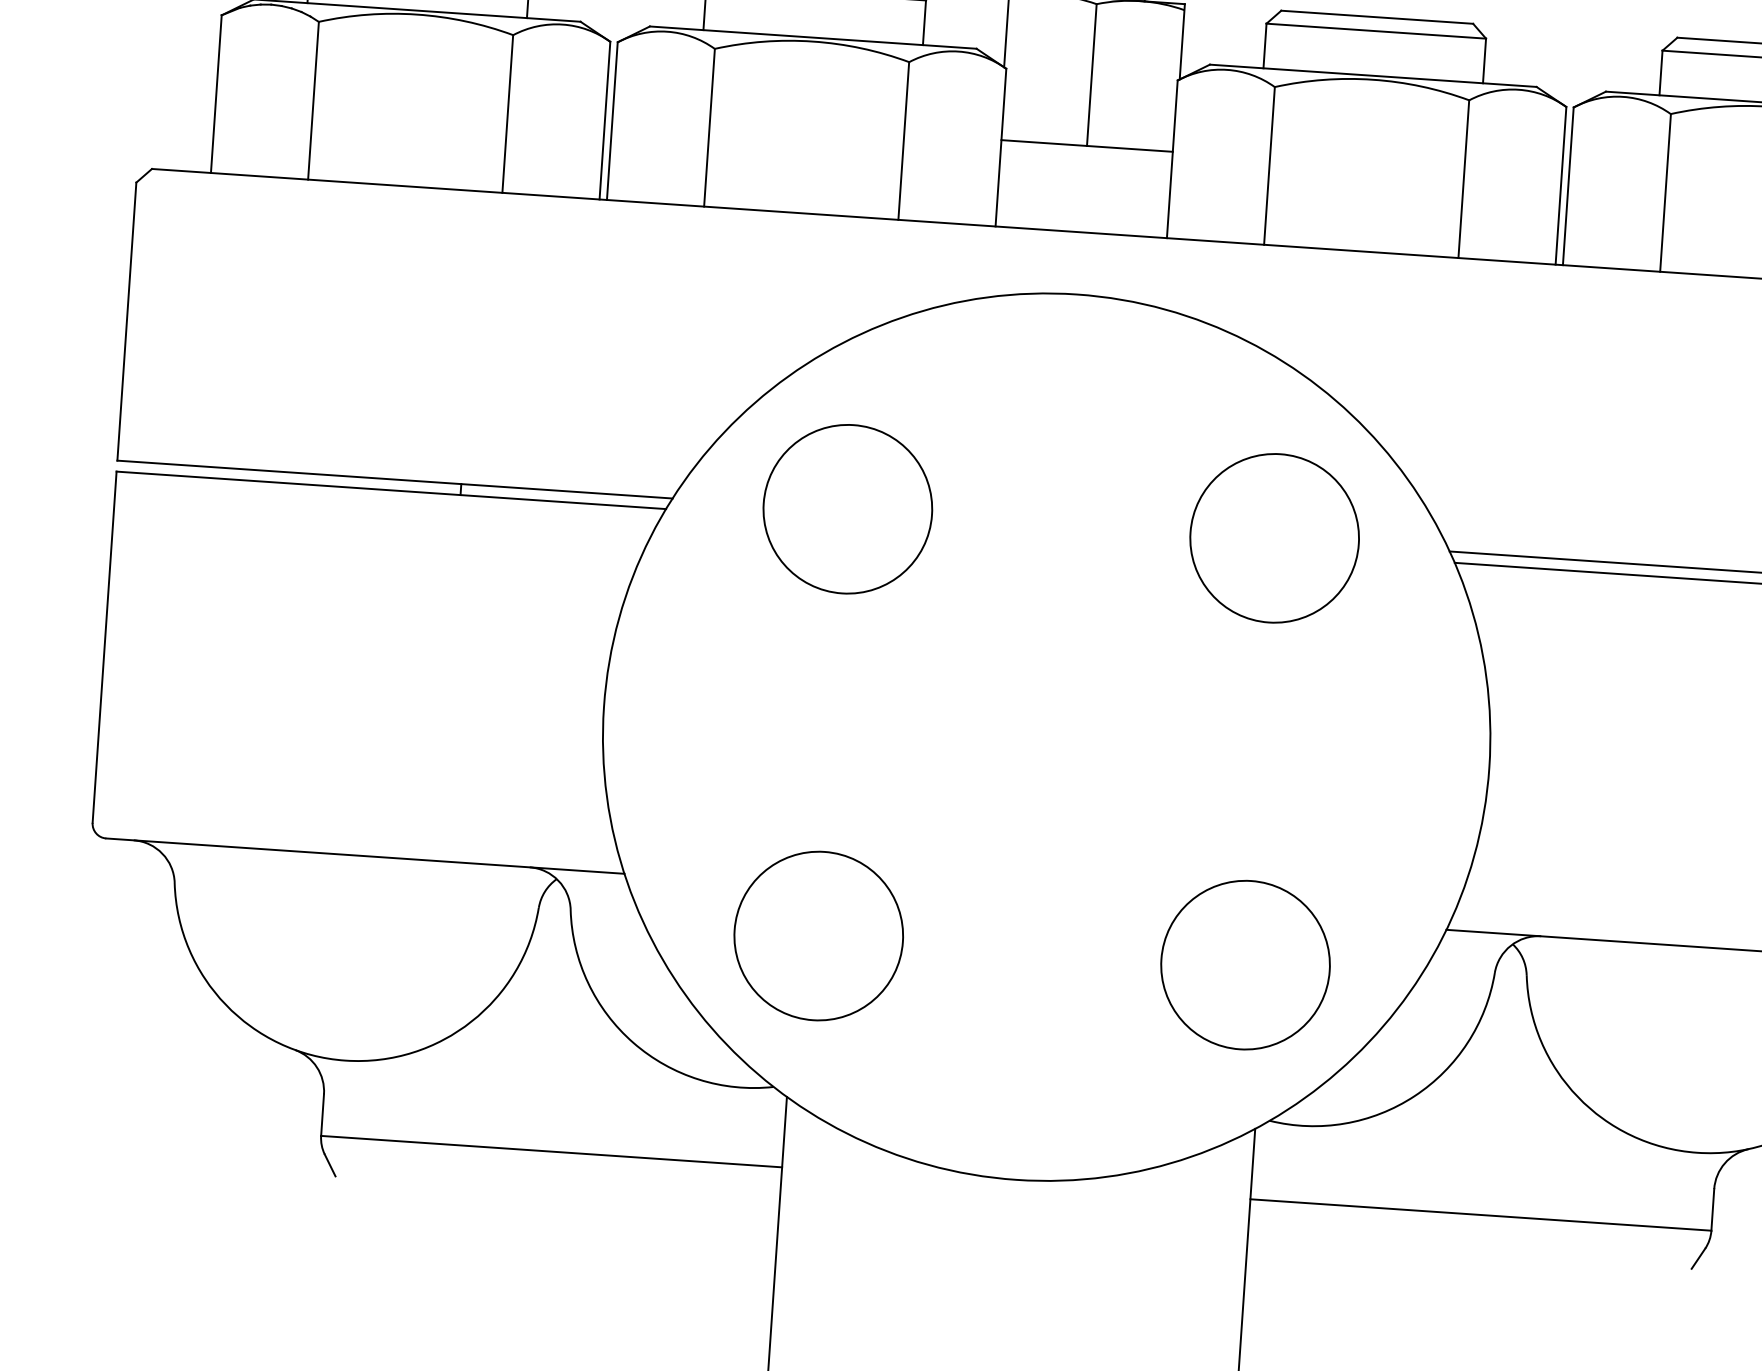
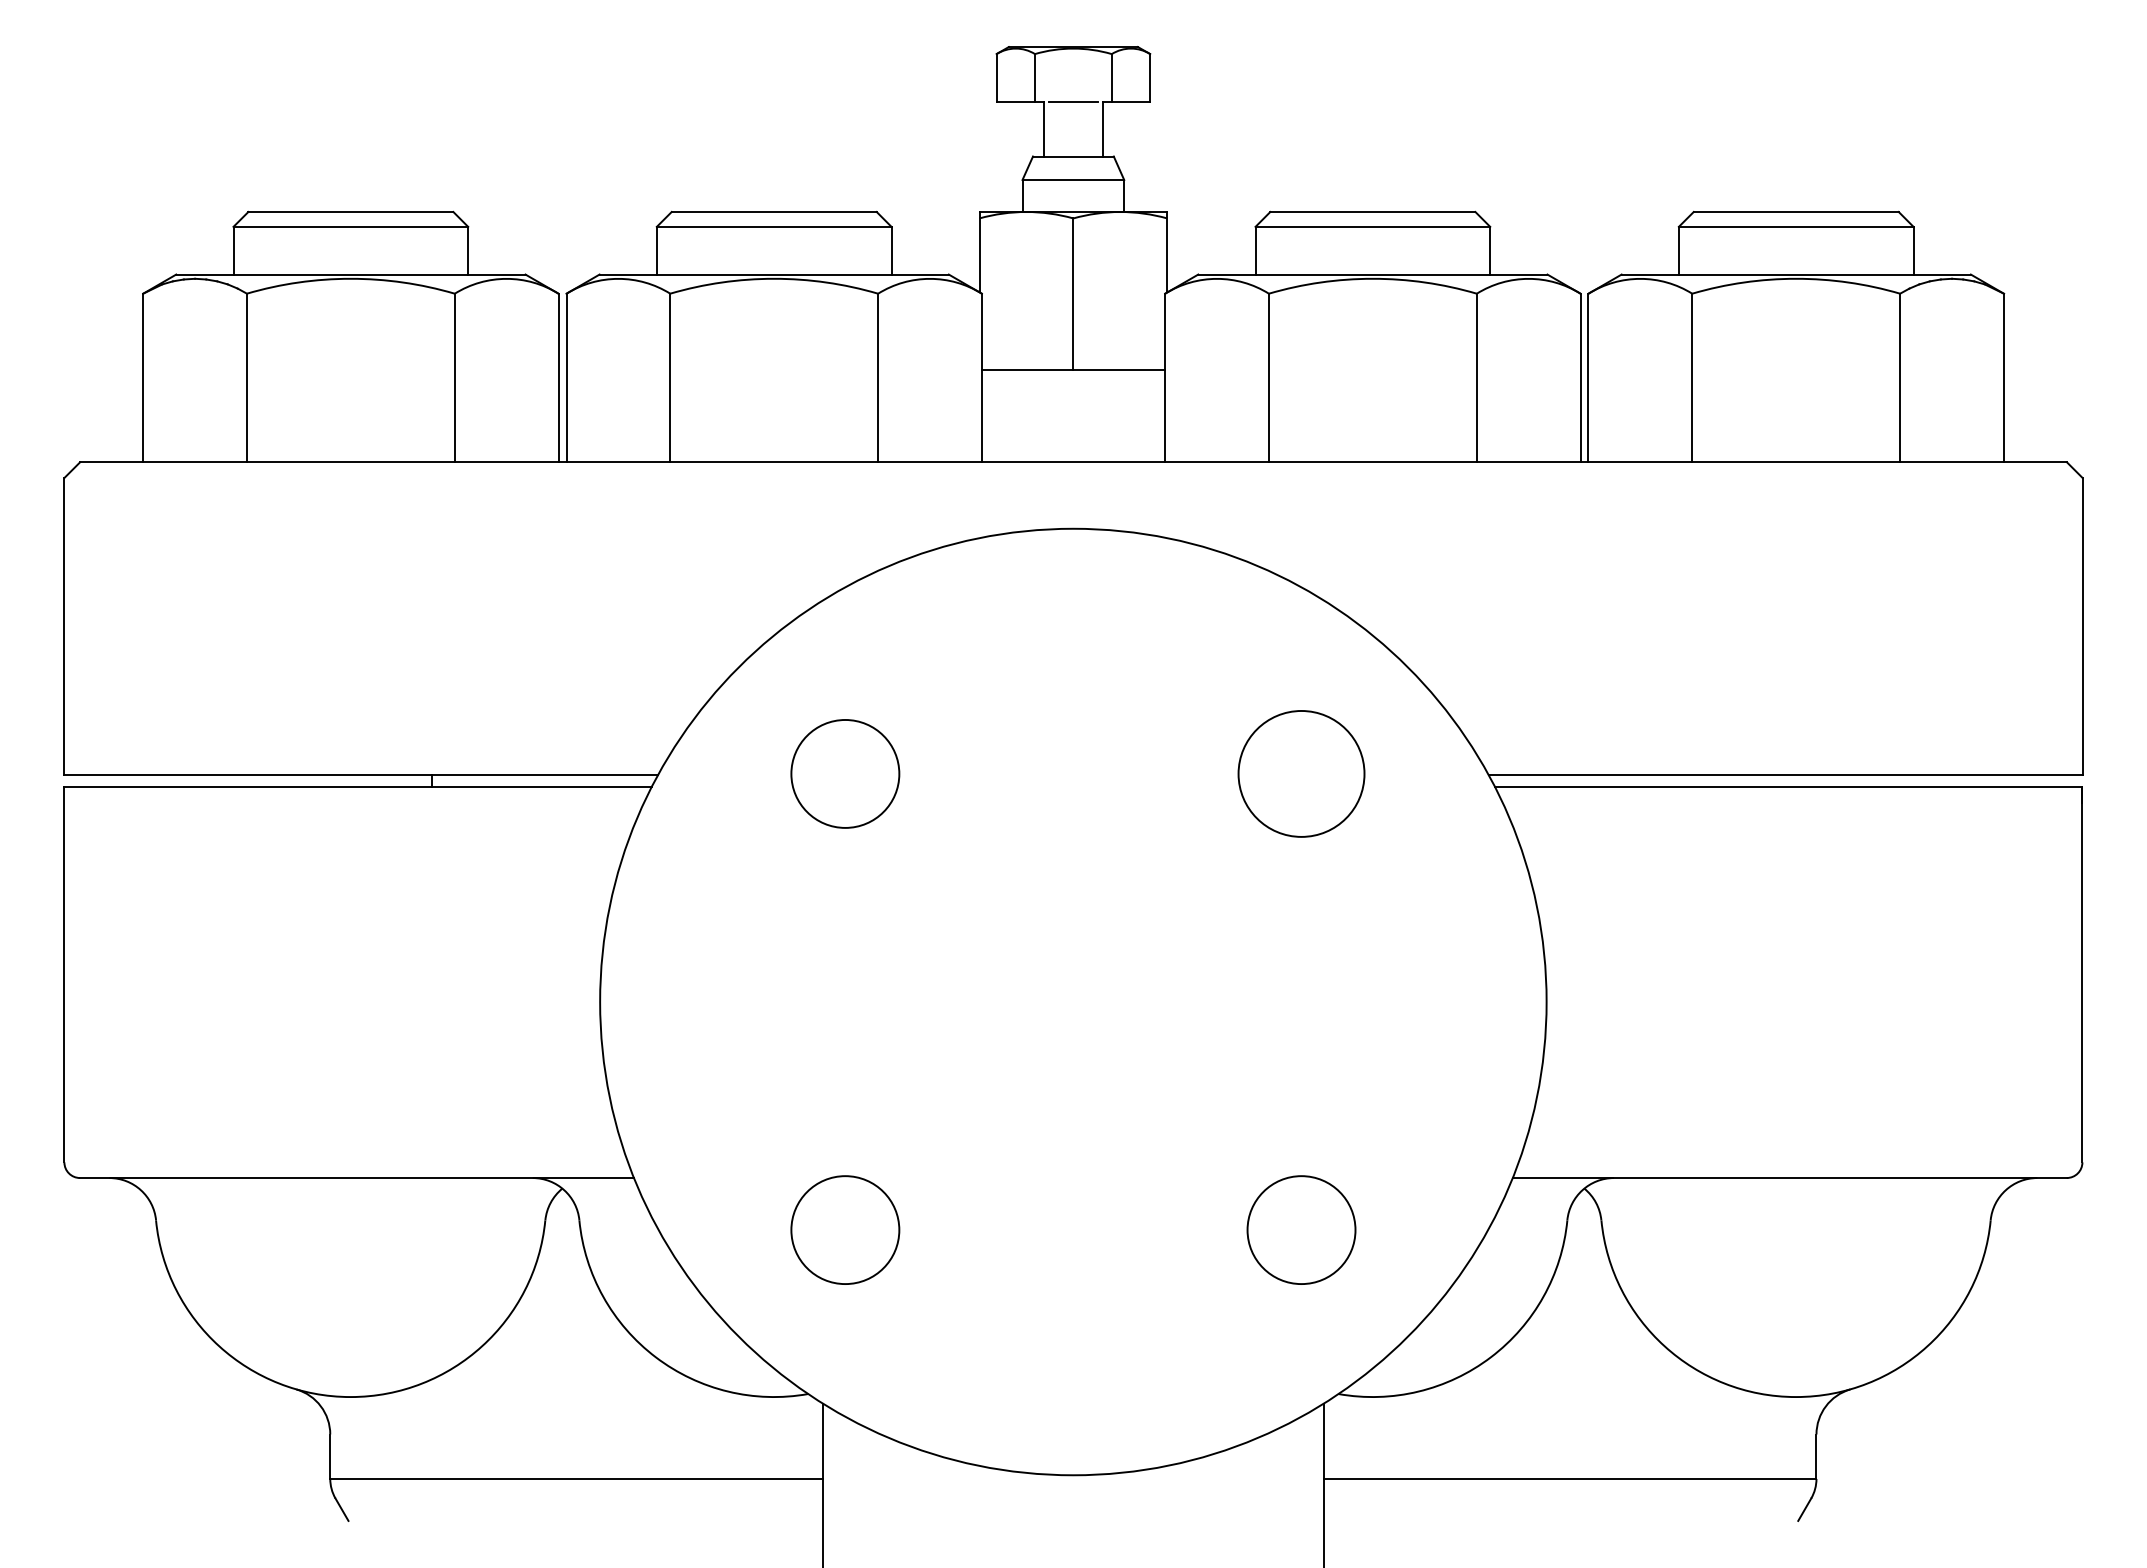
circle: (848, 508) -> (845, 773), size x0.6
circle: (1274, 537) -> (1301, 773), size x0.7
circle: (819, 935) -> (845, 1229), size x0.6
circle: (1245, 964) -> (1301, 1229), size x0.6

